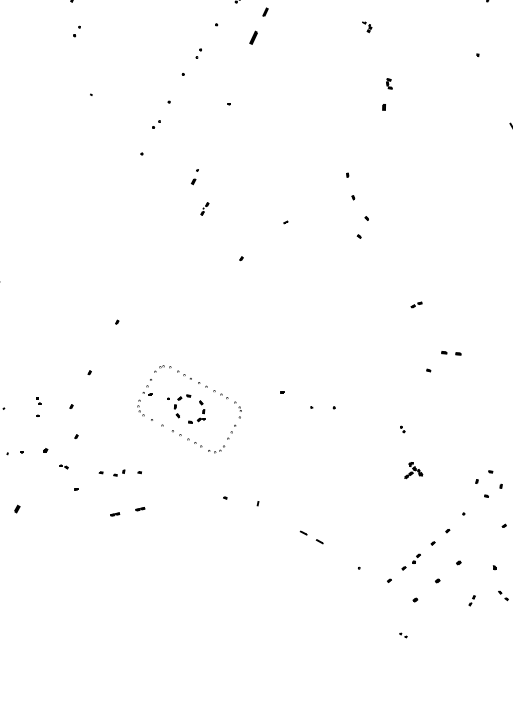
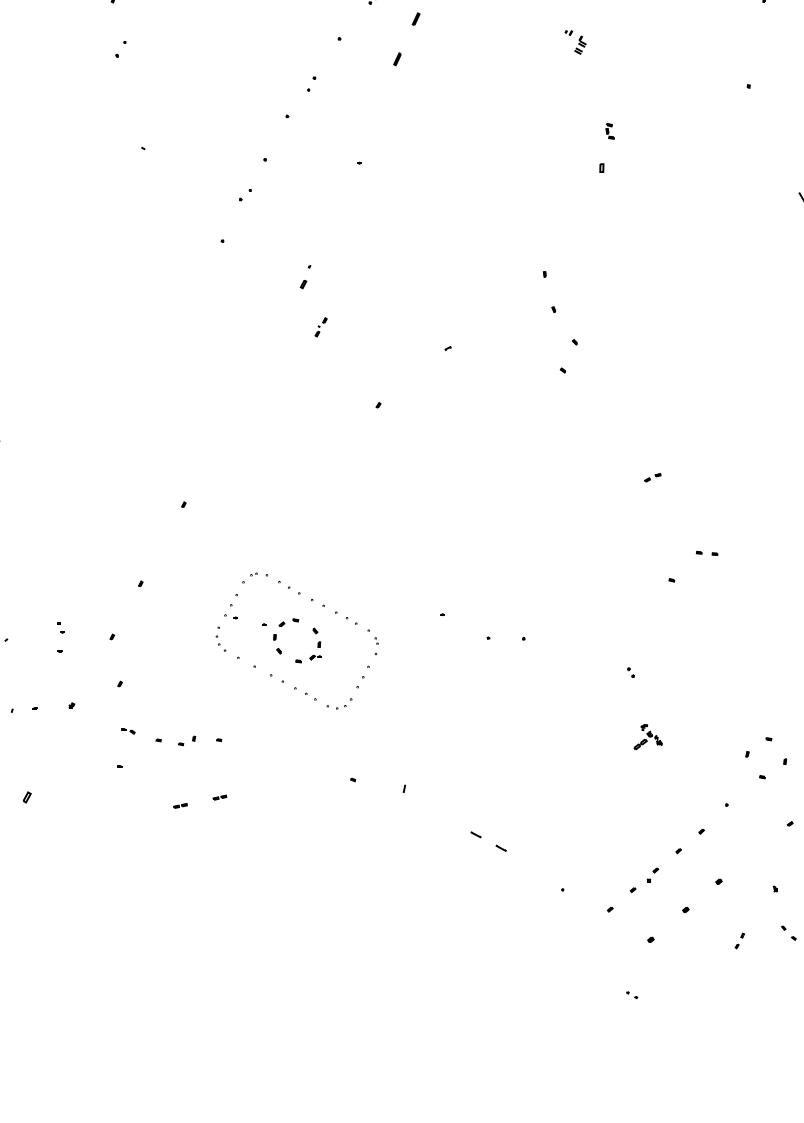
part: (367, 27) -> (575, 42), size x1.43
part: (253, 37) -> (397, 58), size x0.62
part: (450, 353) -> (705, 553), size x0.71
part: (63, 466) -> (127, 730), moved

